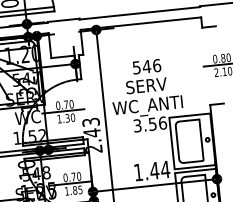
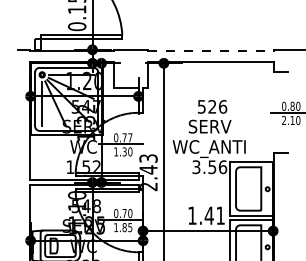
line: (140, 13) -> (211, 50), solid -> dashed
text: (146, 66) -> (212, 106), 546 -> 526
text: (71, 103) -> (130, 137), 0.70 -> 0.77
text: (165, 169) -> (220, 215), 1.44 -> 1.41

